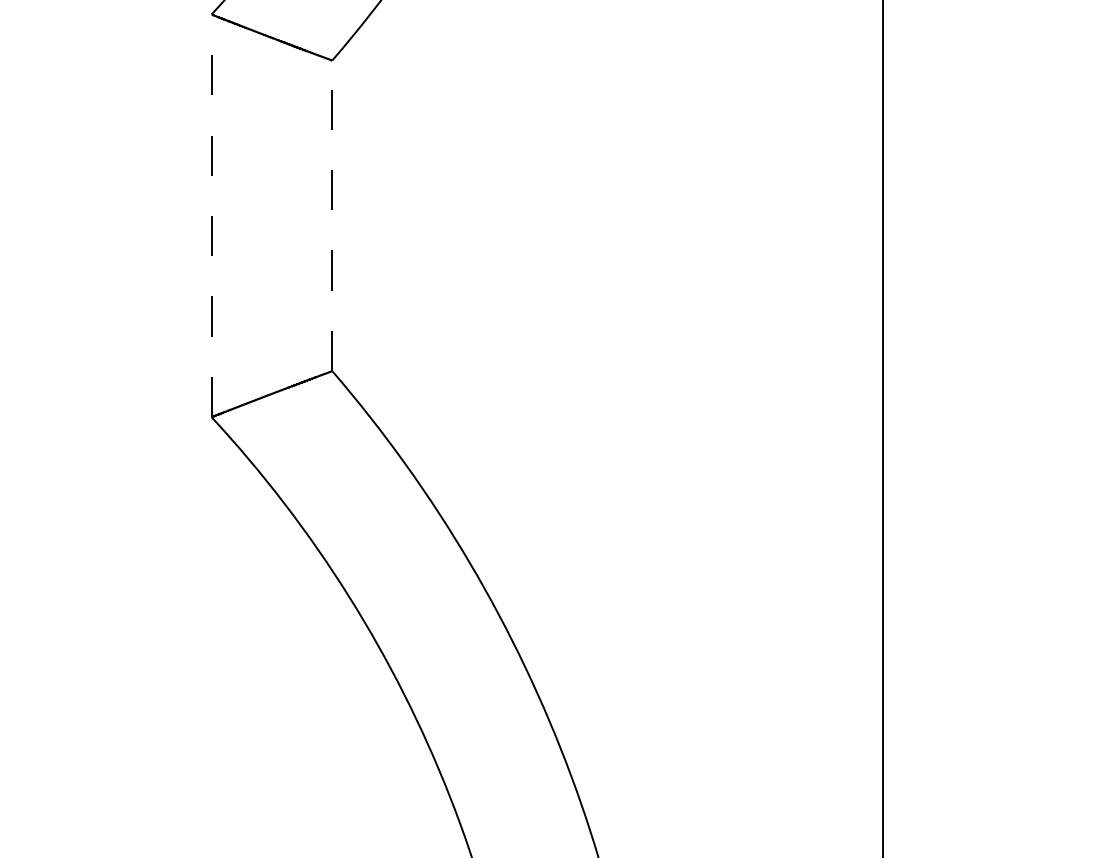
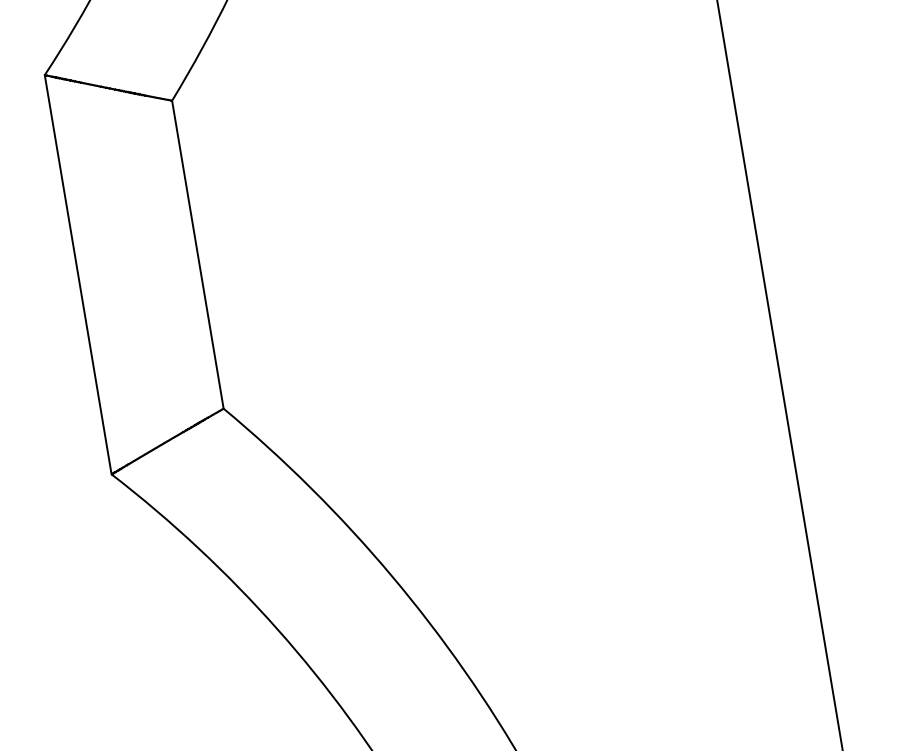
line: (211, 215) -> (78, 274), dashed -> solid
line: (332, 215) -> (198, 254), dashed -> solid

